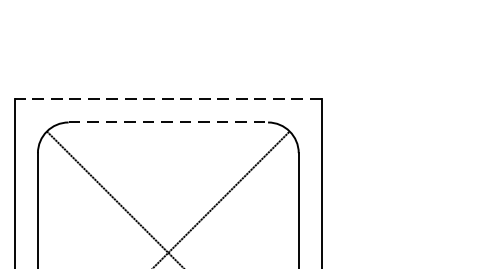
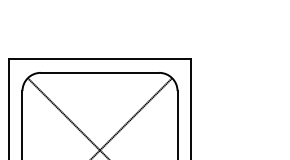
line: (167, 100) -> (99, 59), dashed -> solid
line: (169, 121) -> (100, 72), dashed -> solid

